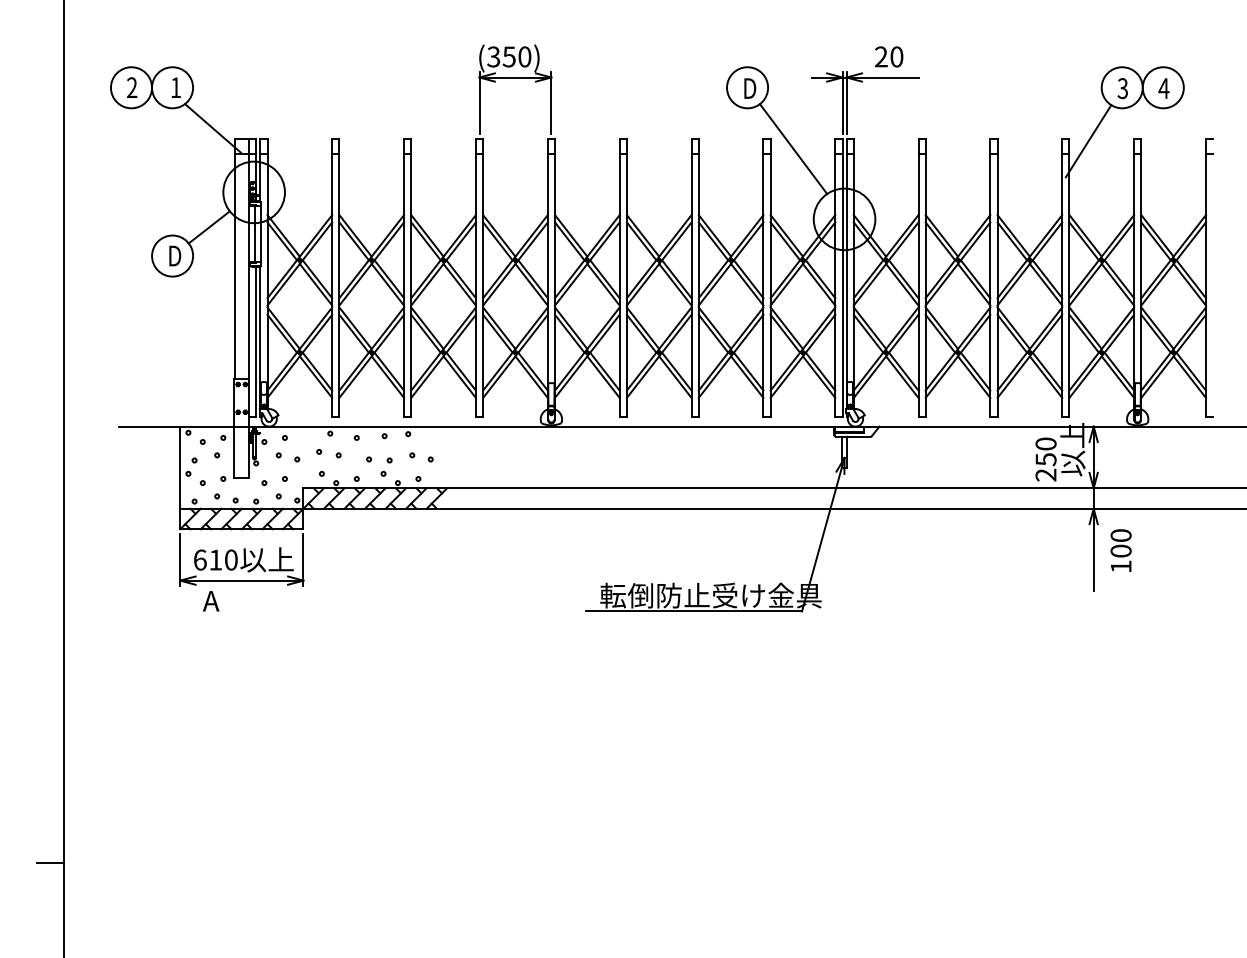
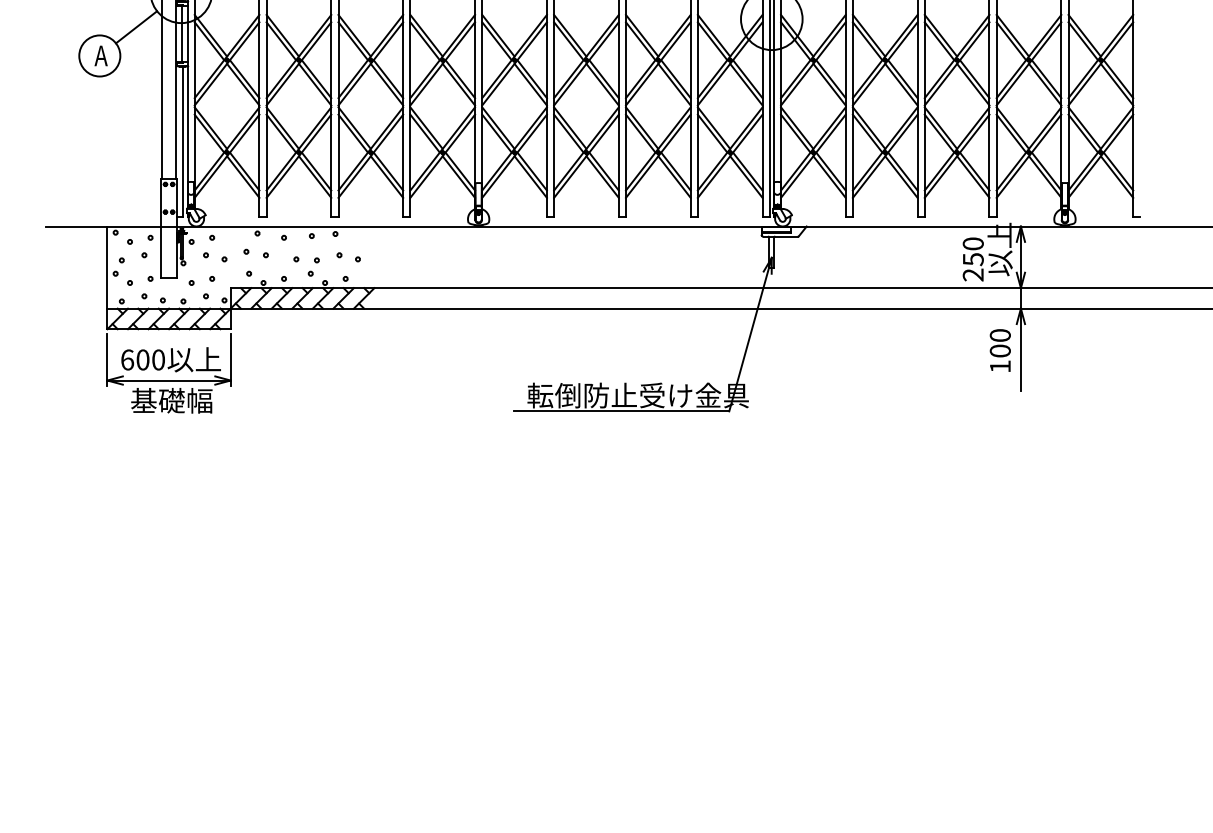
text: (174, 255) -> (101, 55), D -> A
text: (1120, 550) -> (999, 350), moved
text: (215, 559) -> (142, 359), 610 -> 600
text: (244, 600) -> (171, 400), A -> 基礎幅

